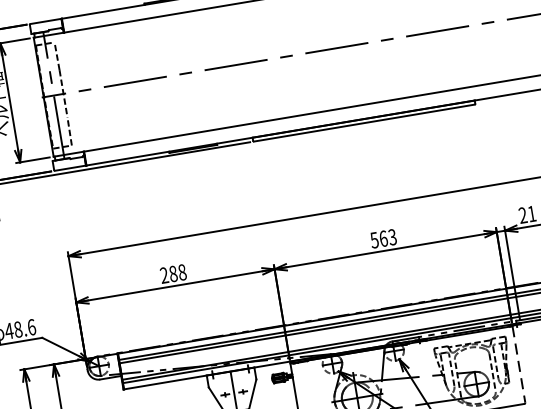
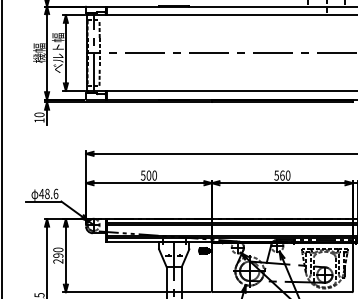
text: (391, 237) -> (287, 175), 563 -> 560
text: (172, 273) -> (148, 175), 288 -> 500
line: (518, 365) -> (352, 267), dashed -> solid

